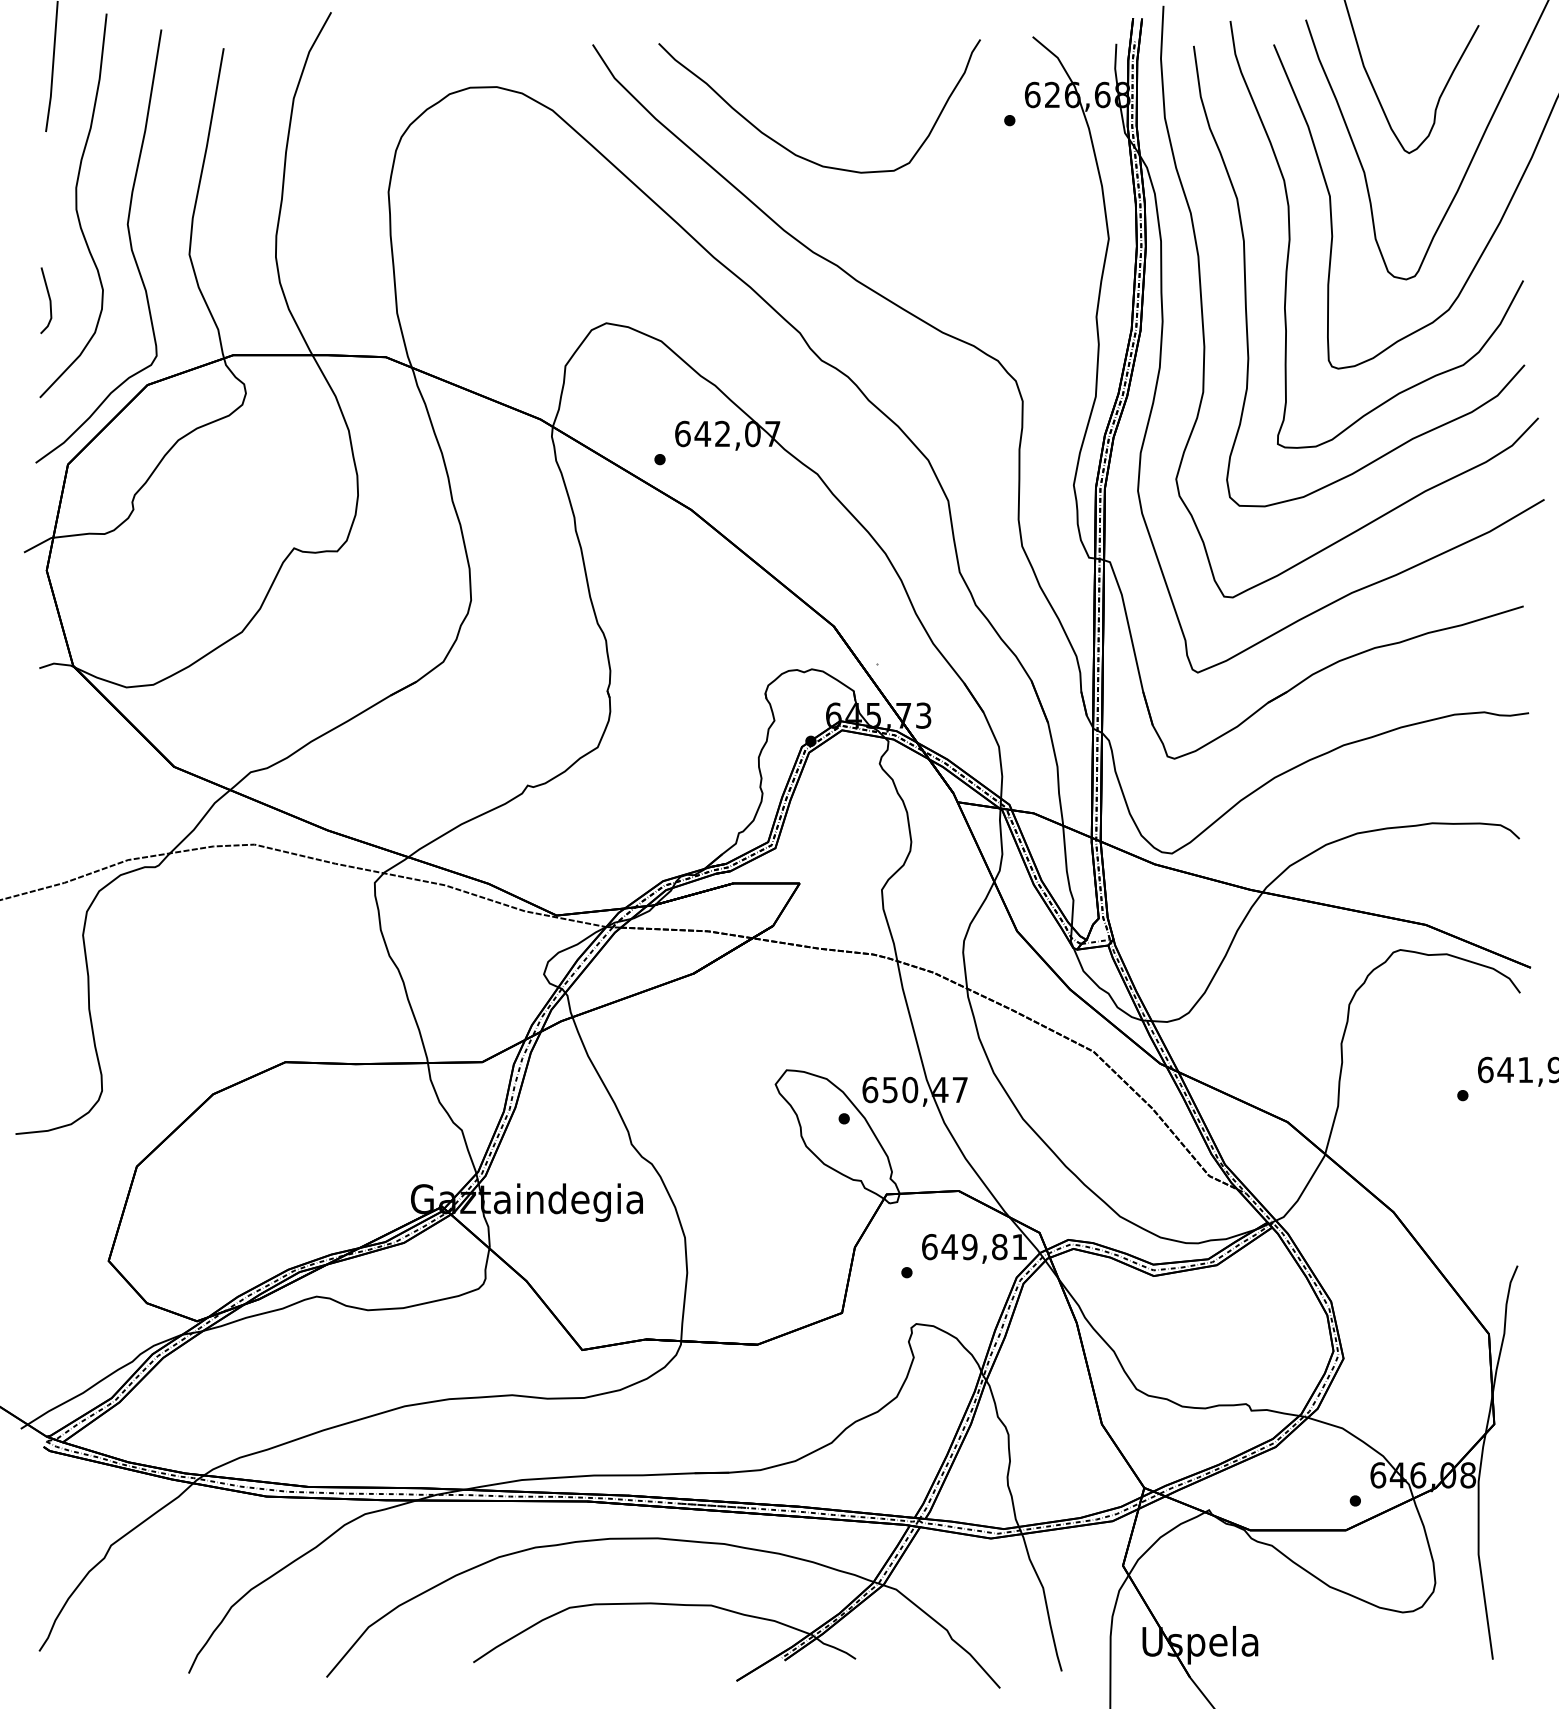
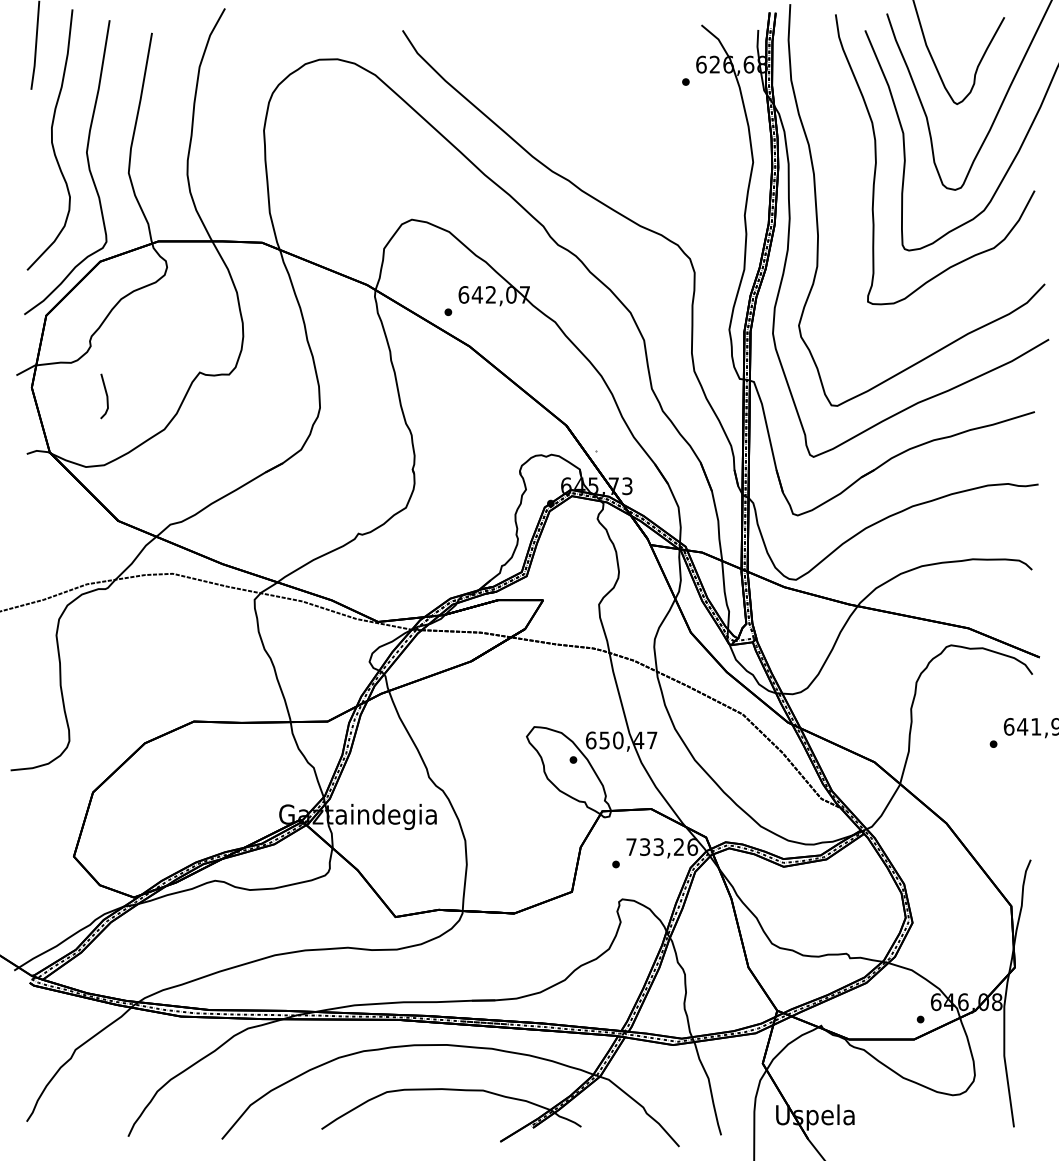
curve: (789, 149) -> (536, 101), removed
curve: (1246, 275) -> (846, 187), removed
line: (49, 300) -> (106, 396), moved
text: (975, 1246) -> (662, 846), 649,81 -> 733,26

